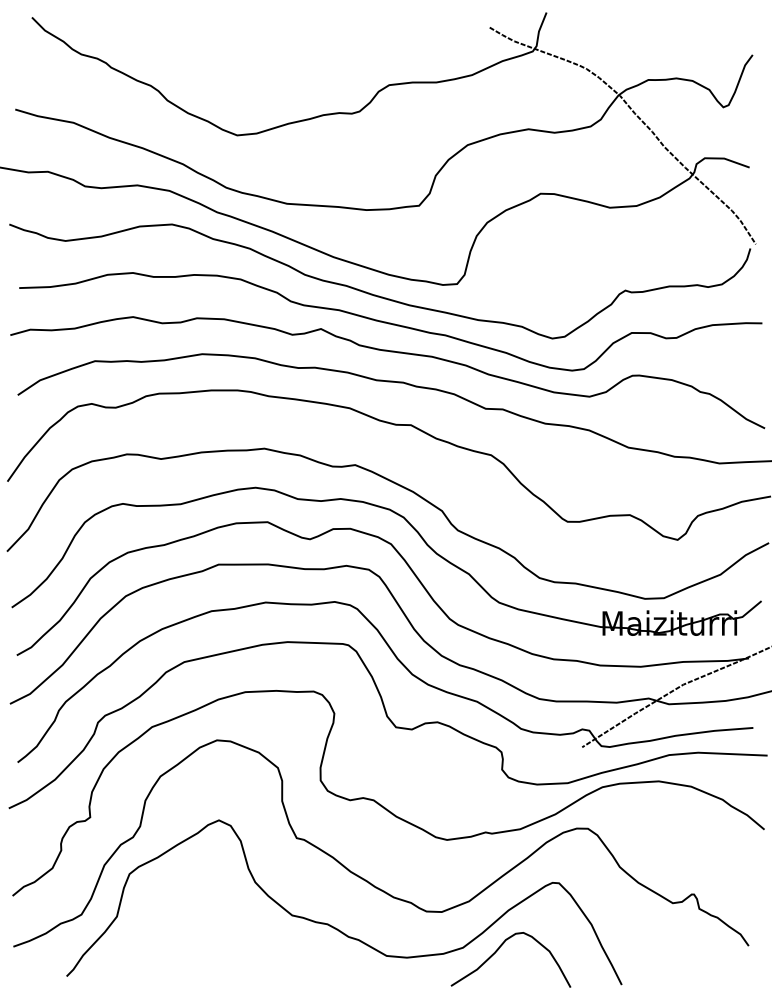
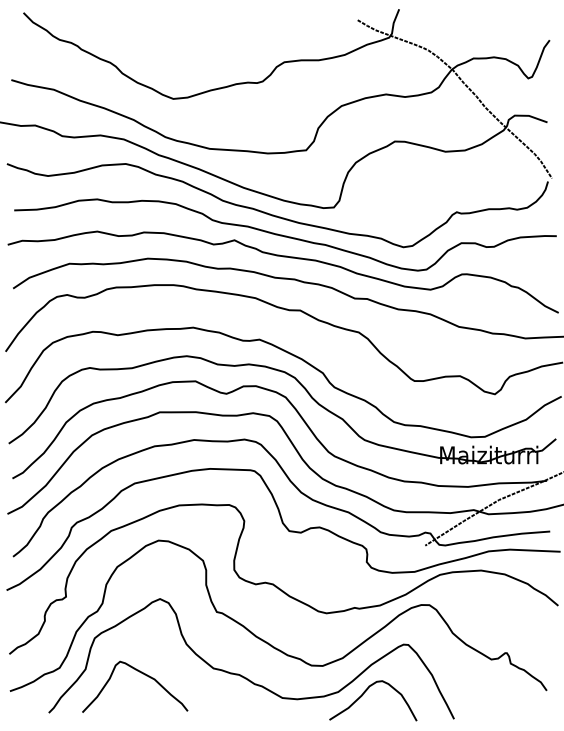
curve: (194, 922) -> (142, 673), added

